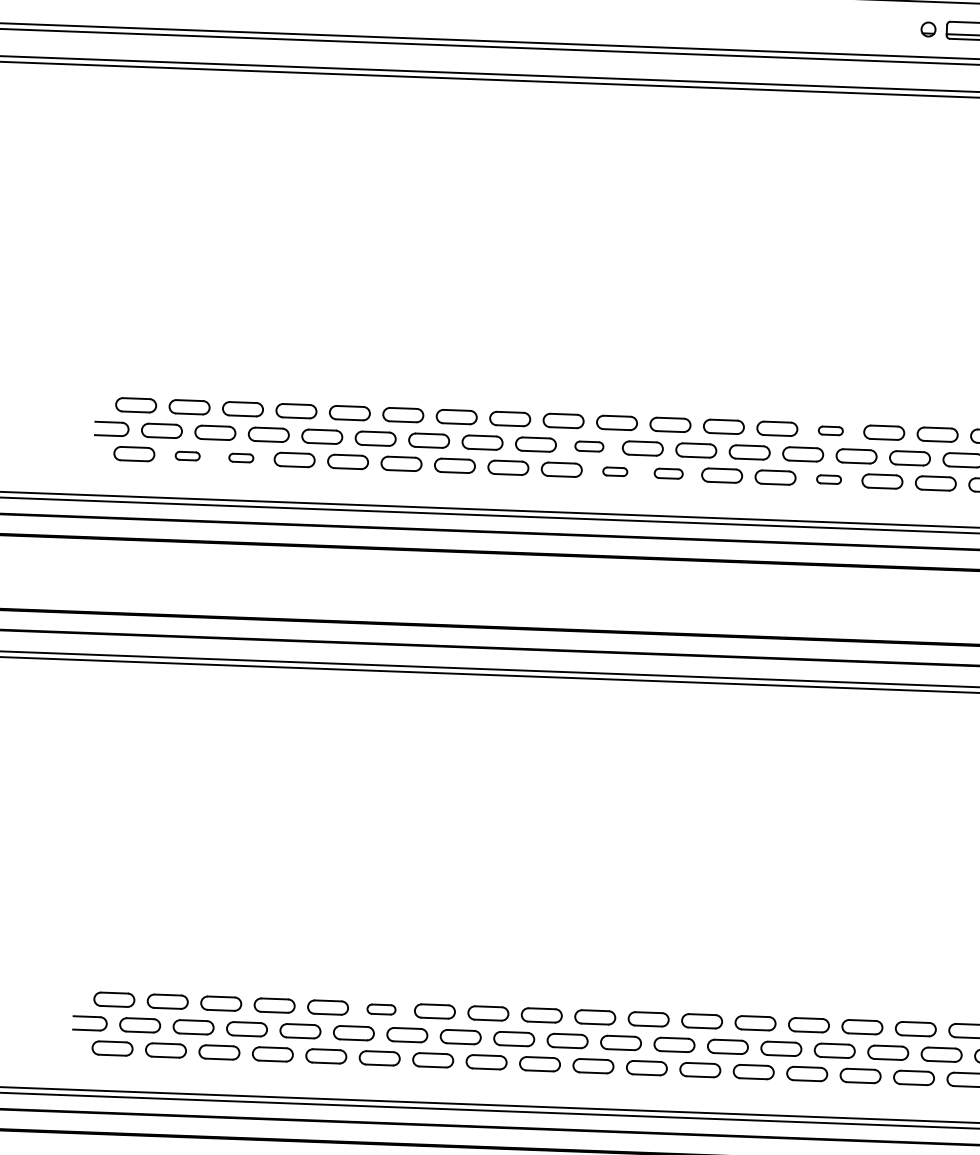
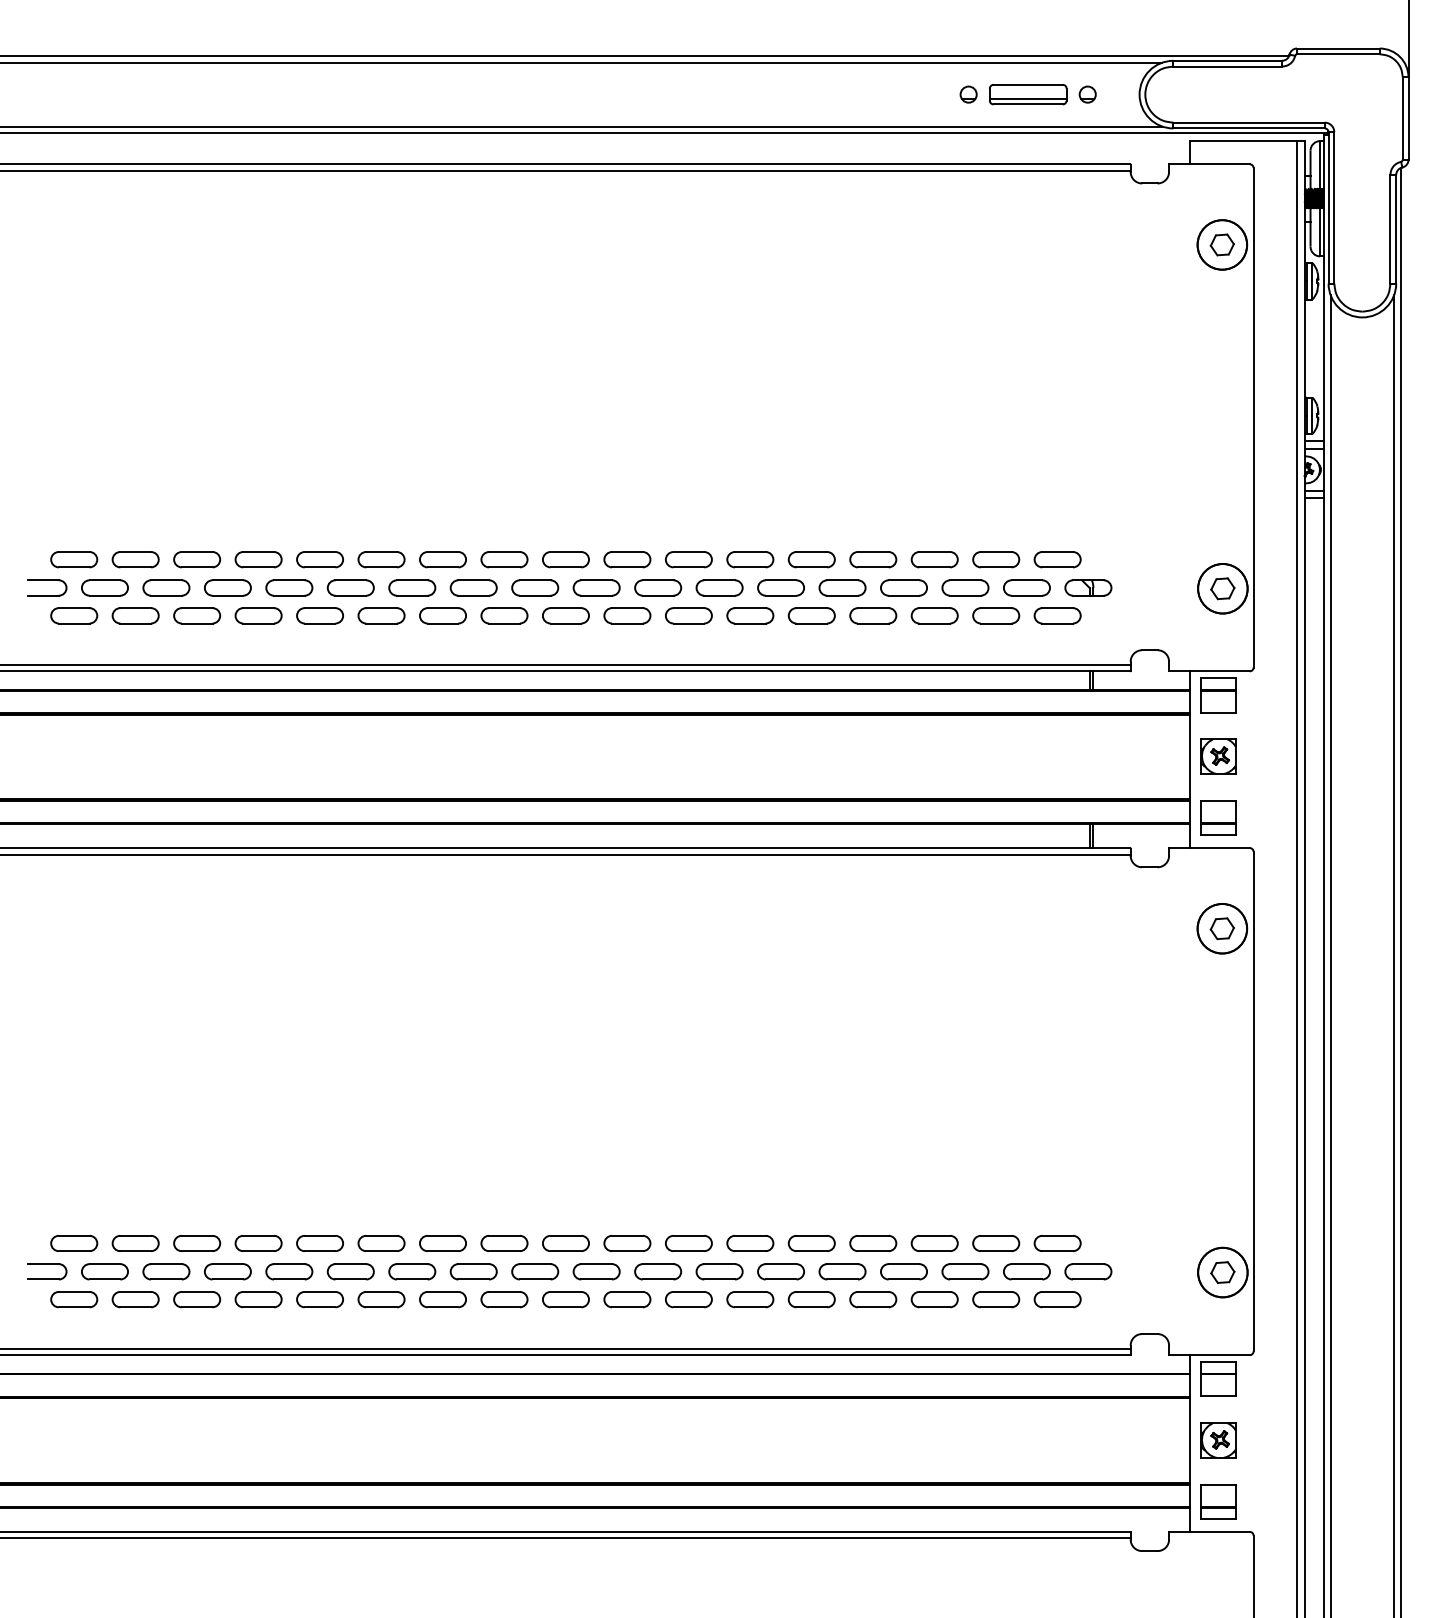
part: (830, 430) -> (873, 559), size x1.67
part: (589, 446) -> (596, 587), size x1.43
part: (187, 455) -> (135, 615), size x1.67
part: (241, 457) -> (197, 615), size x1.67
part: (615, 471) -> (627, 615), size x1.67
part: (668, 473) -> (688, 615), size x1.43
part: (829, 479) -> (873, 615), size x1.67
part: (381, 1009) -> (381, 1243), size x1.43

